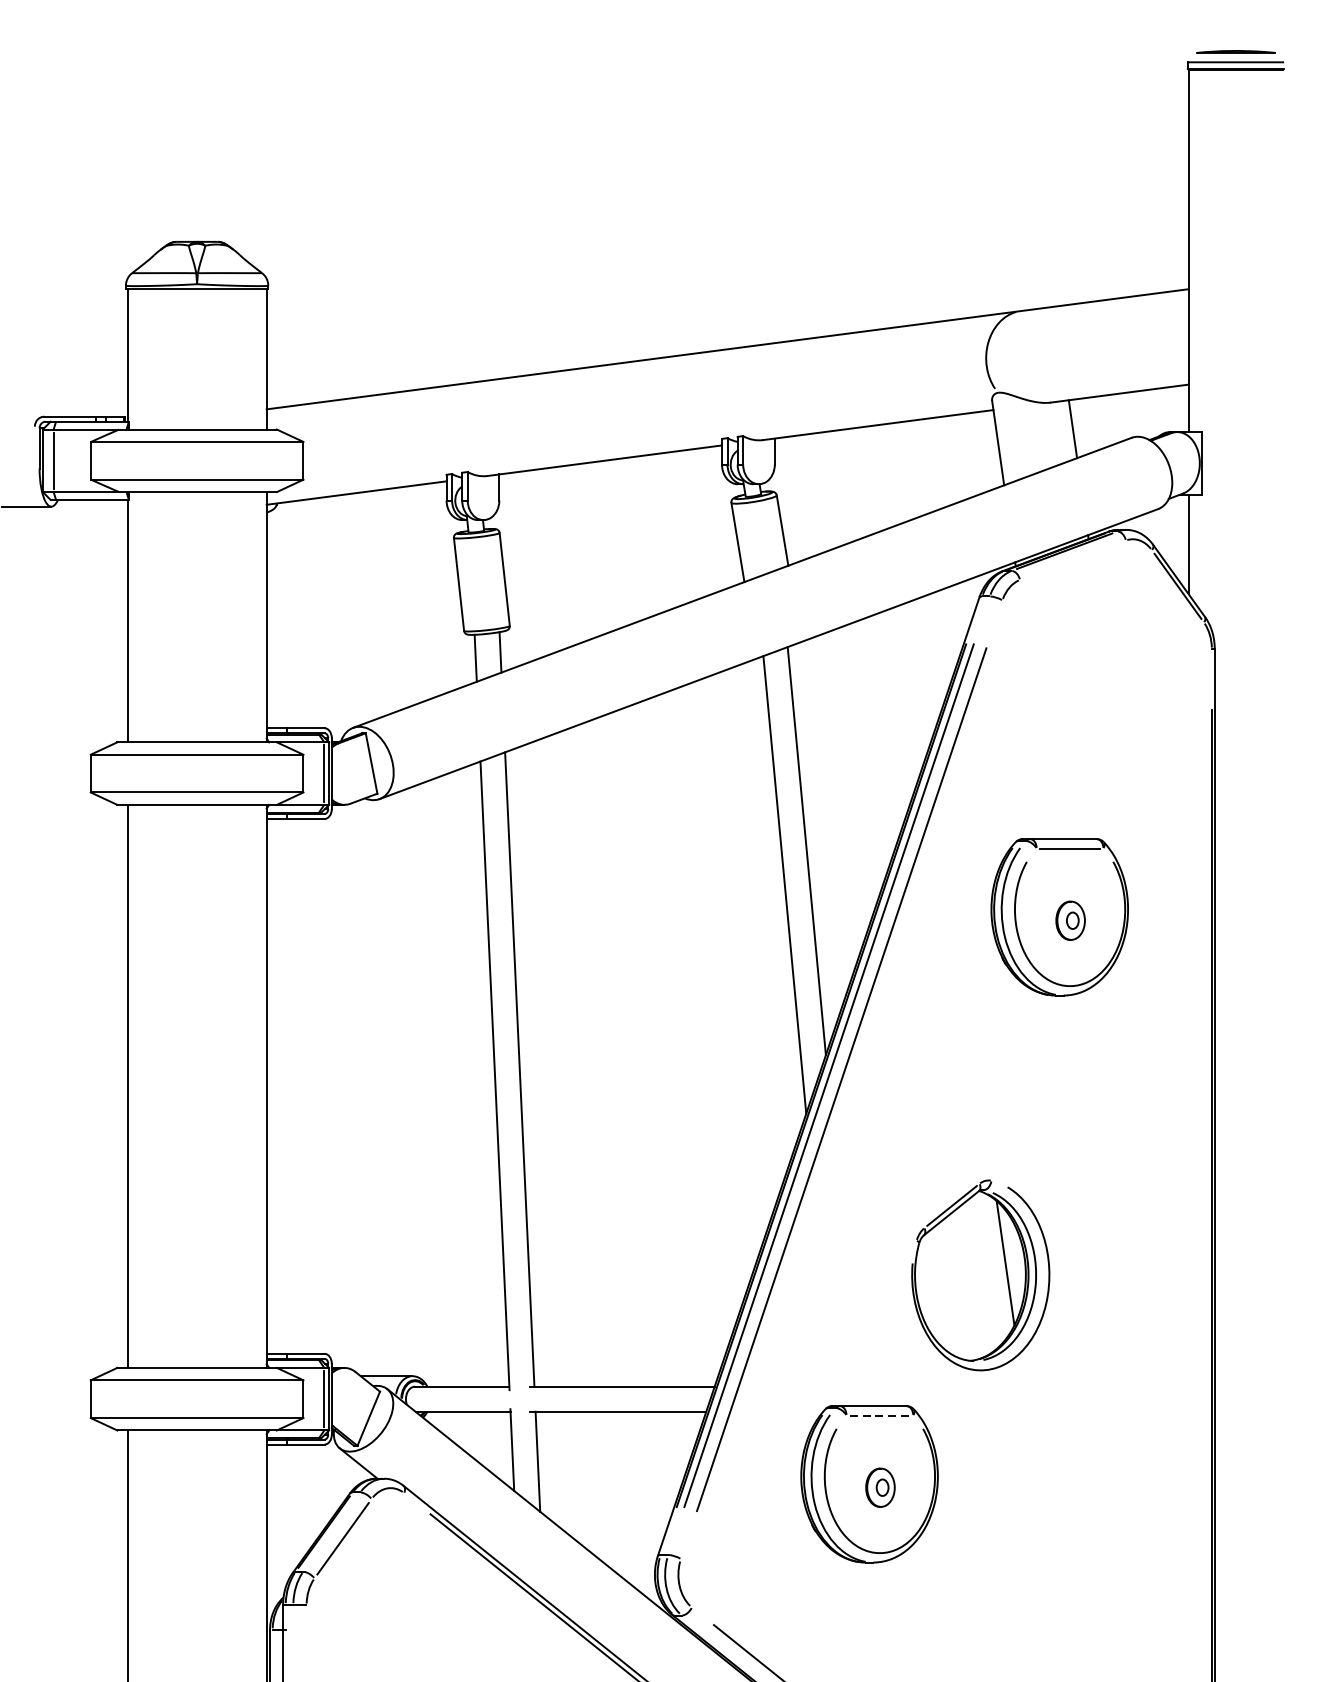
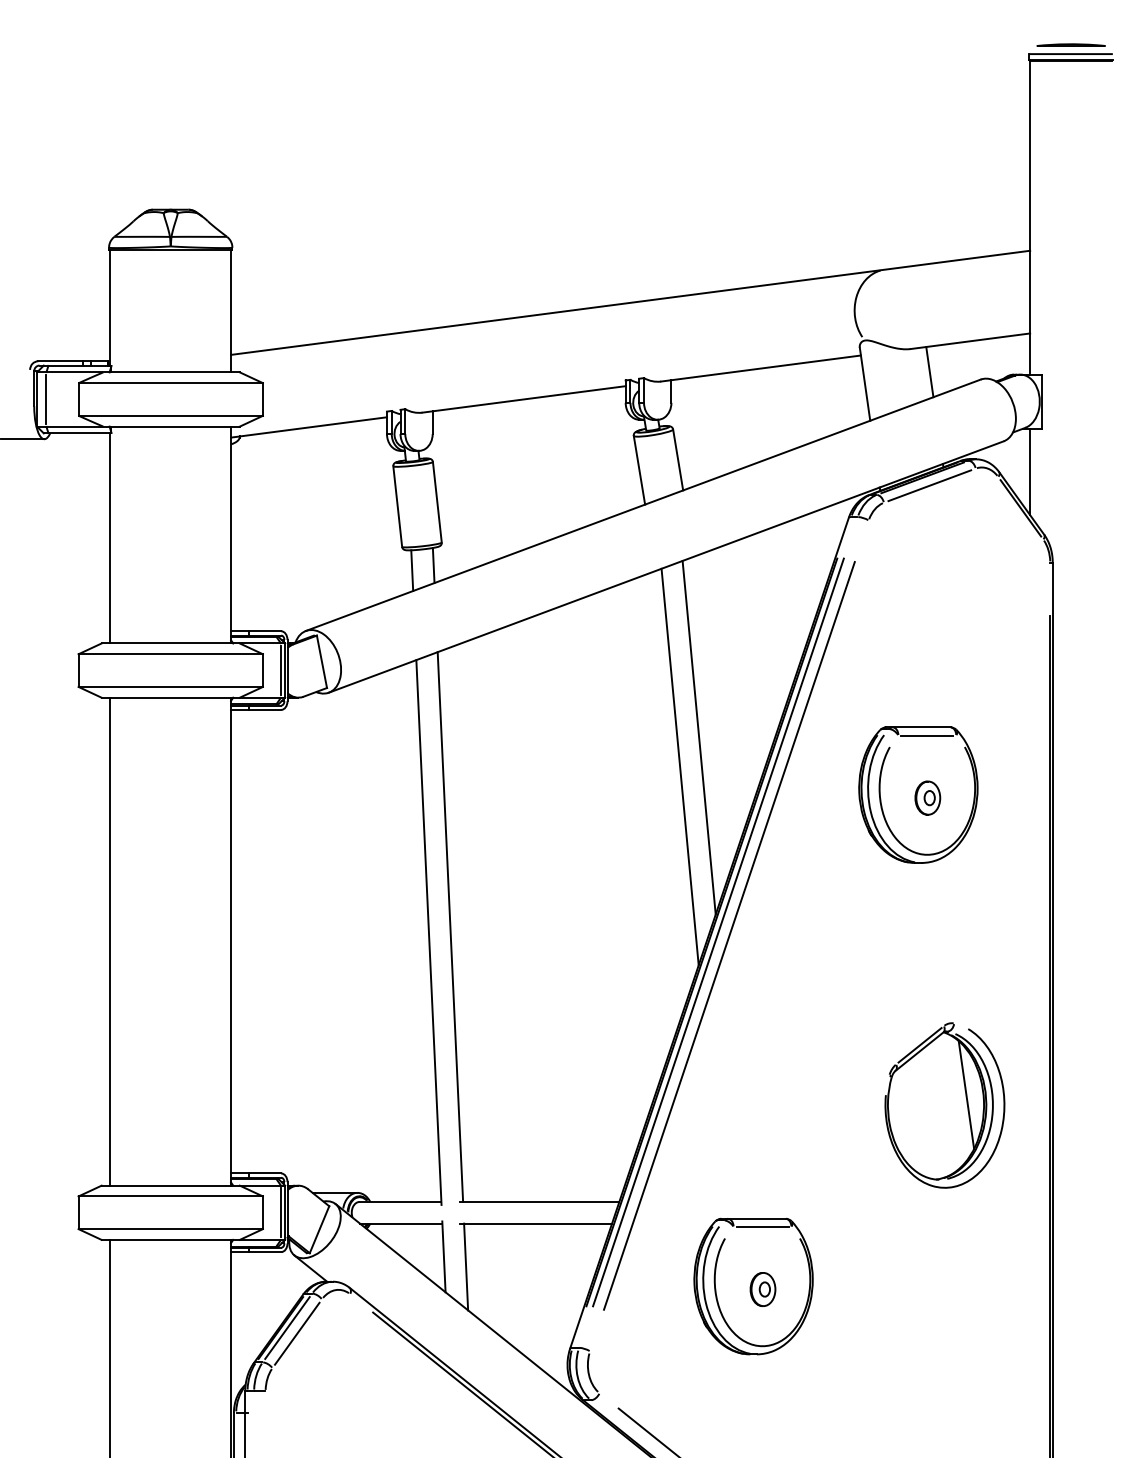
line: (1072, 560) -> (929, 485), added
part: (980, 1275) -> (944, 1105), moved
line: (881, 1415) -> (763, 1226), dashed -> solid
line: (331, 1531) -> (287, 1327), added

